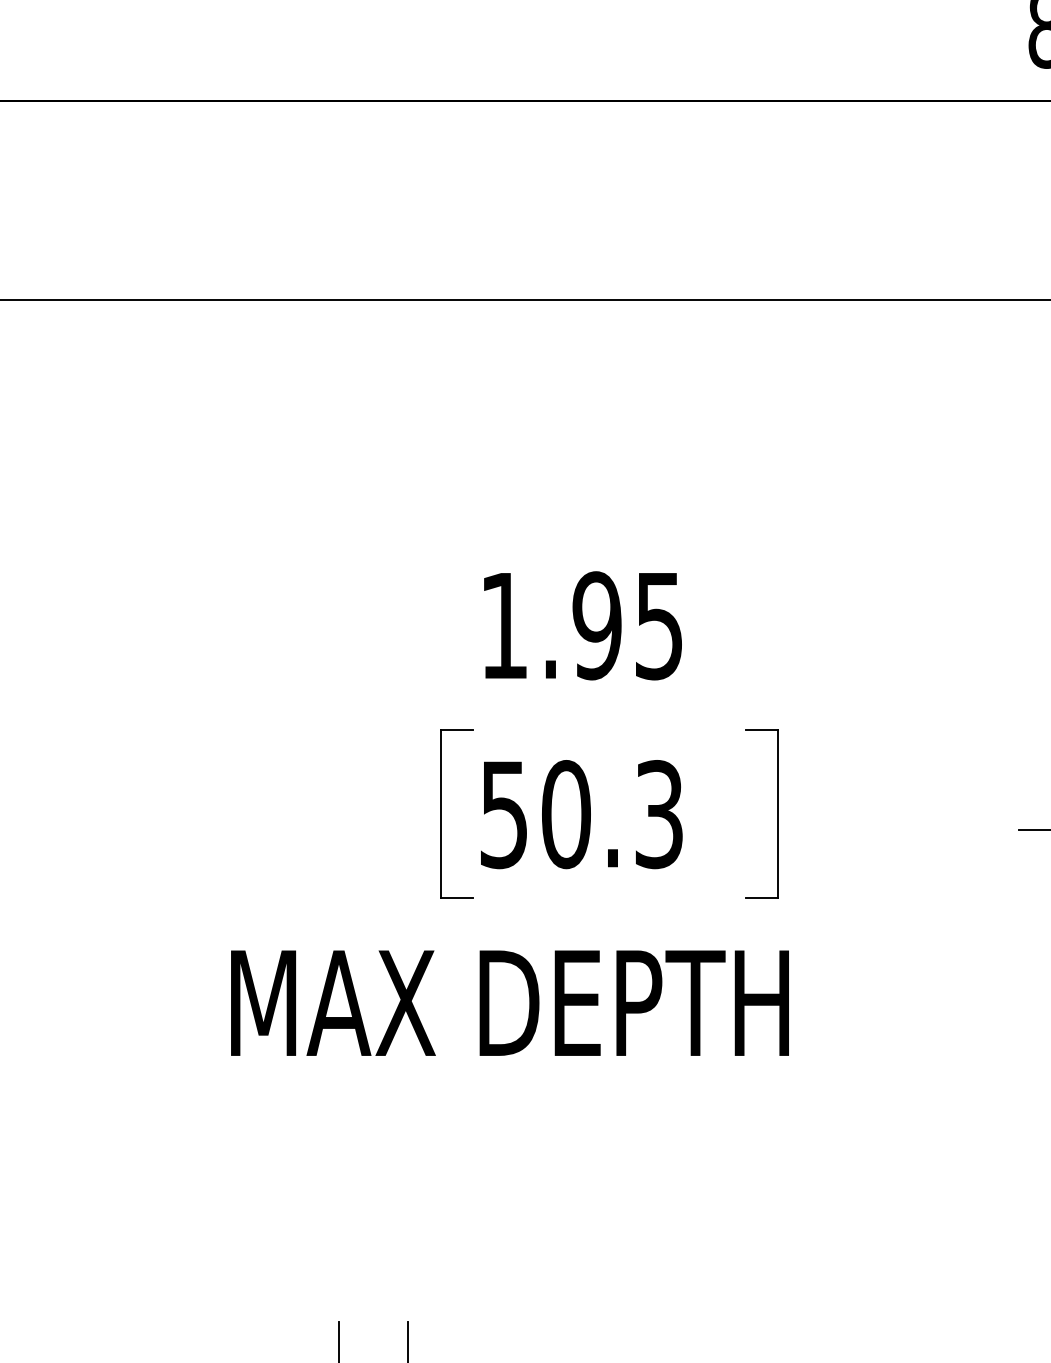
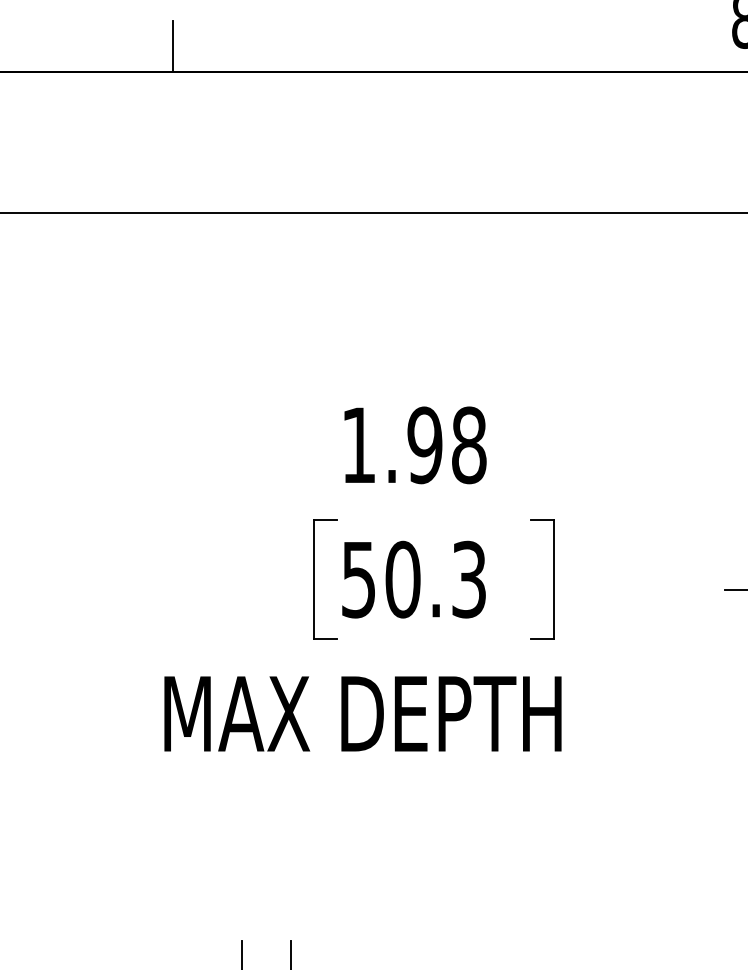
line: (242, 65) -> (172, 46), added
text: (659, 625) -> (469, 445), 1.95 -> 1.98

